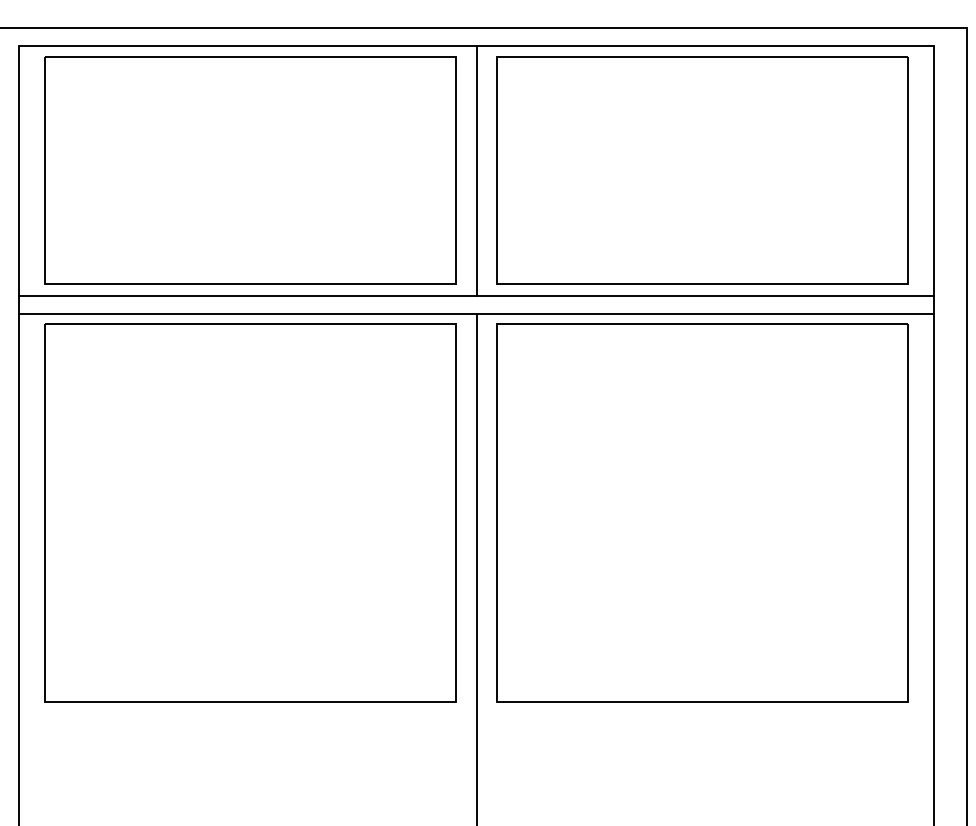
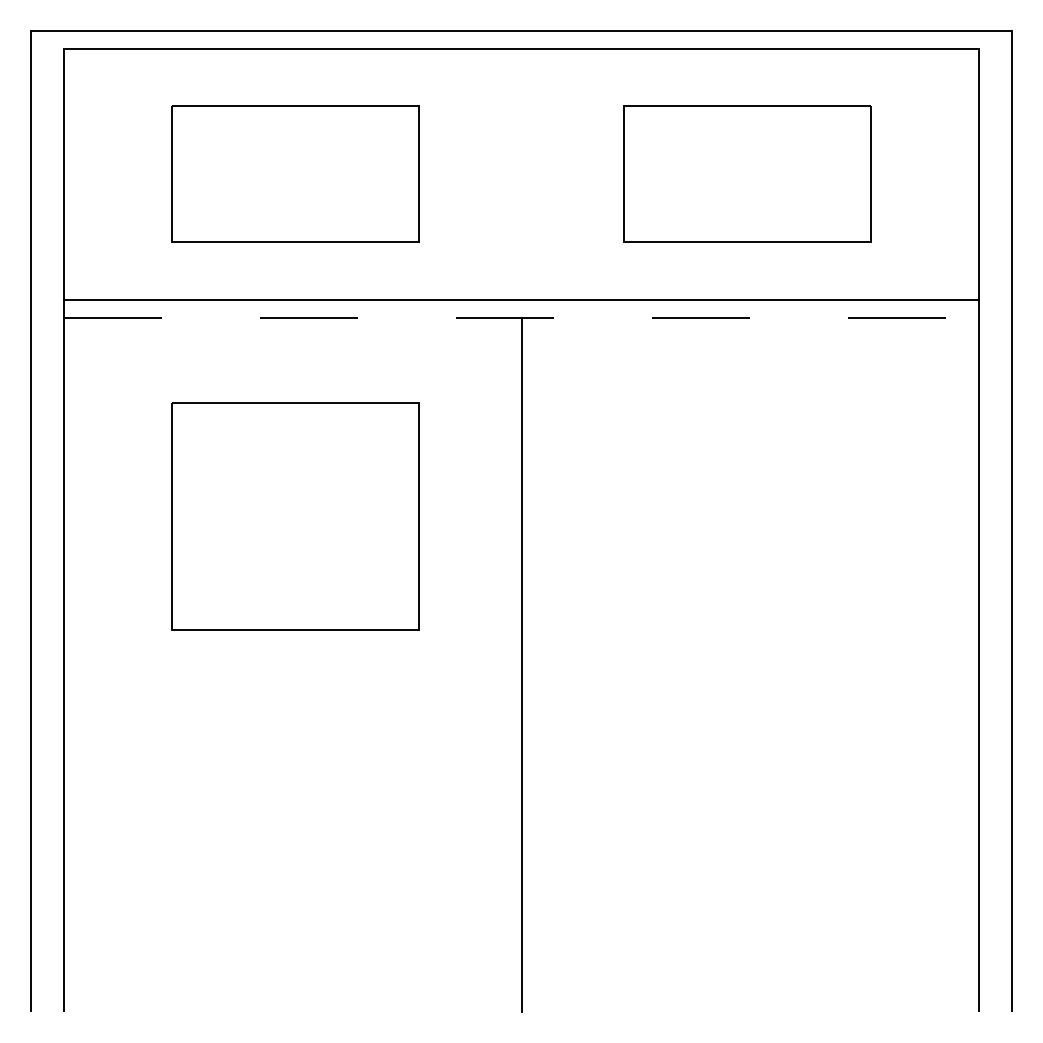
part: (250, 170) -> (295, 173), size x0.6
part: (702, 170) -> (747, 173), size x0.6
line: (476, 171) -> (521, 174), removed
line: (476, 314) -> (521, 317), solid -> dashed
part: (250, 513) -> (295, 516), size x0.6
part: (702, 513) -> (747, 516), removed

